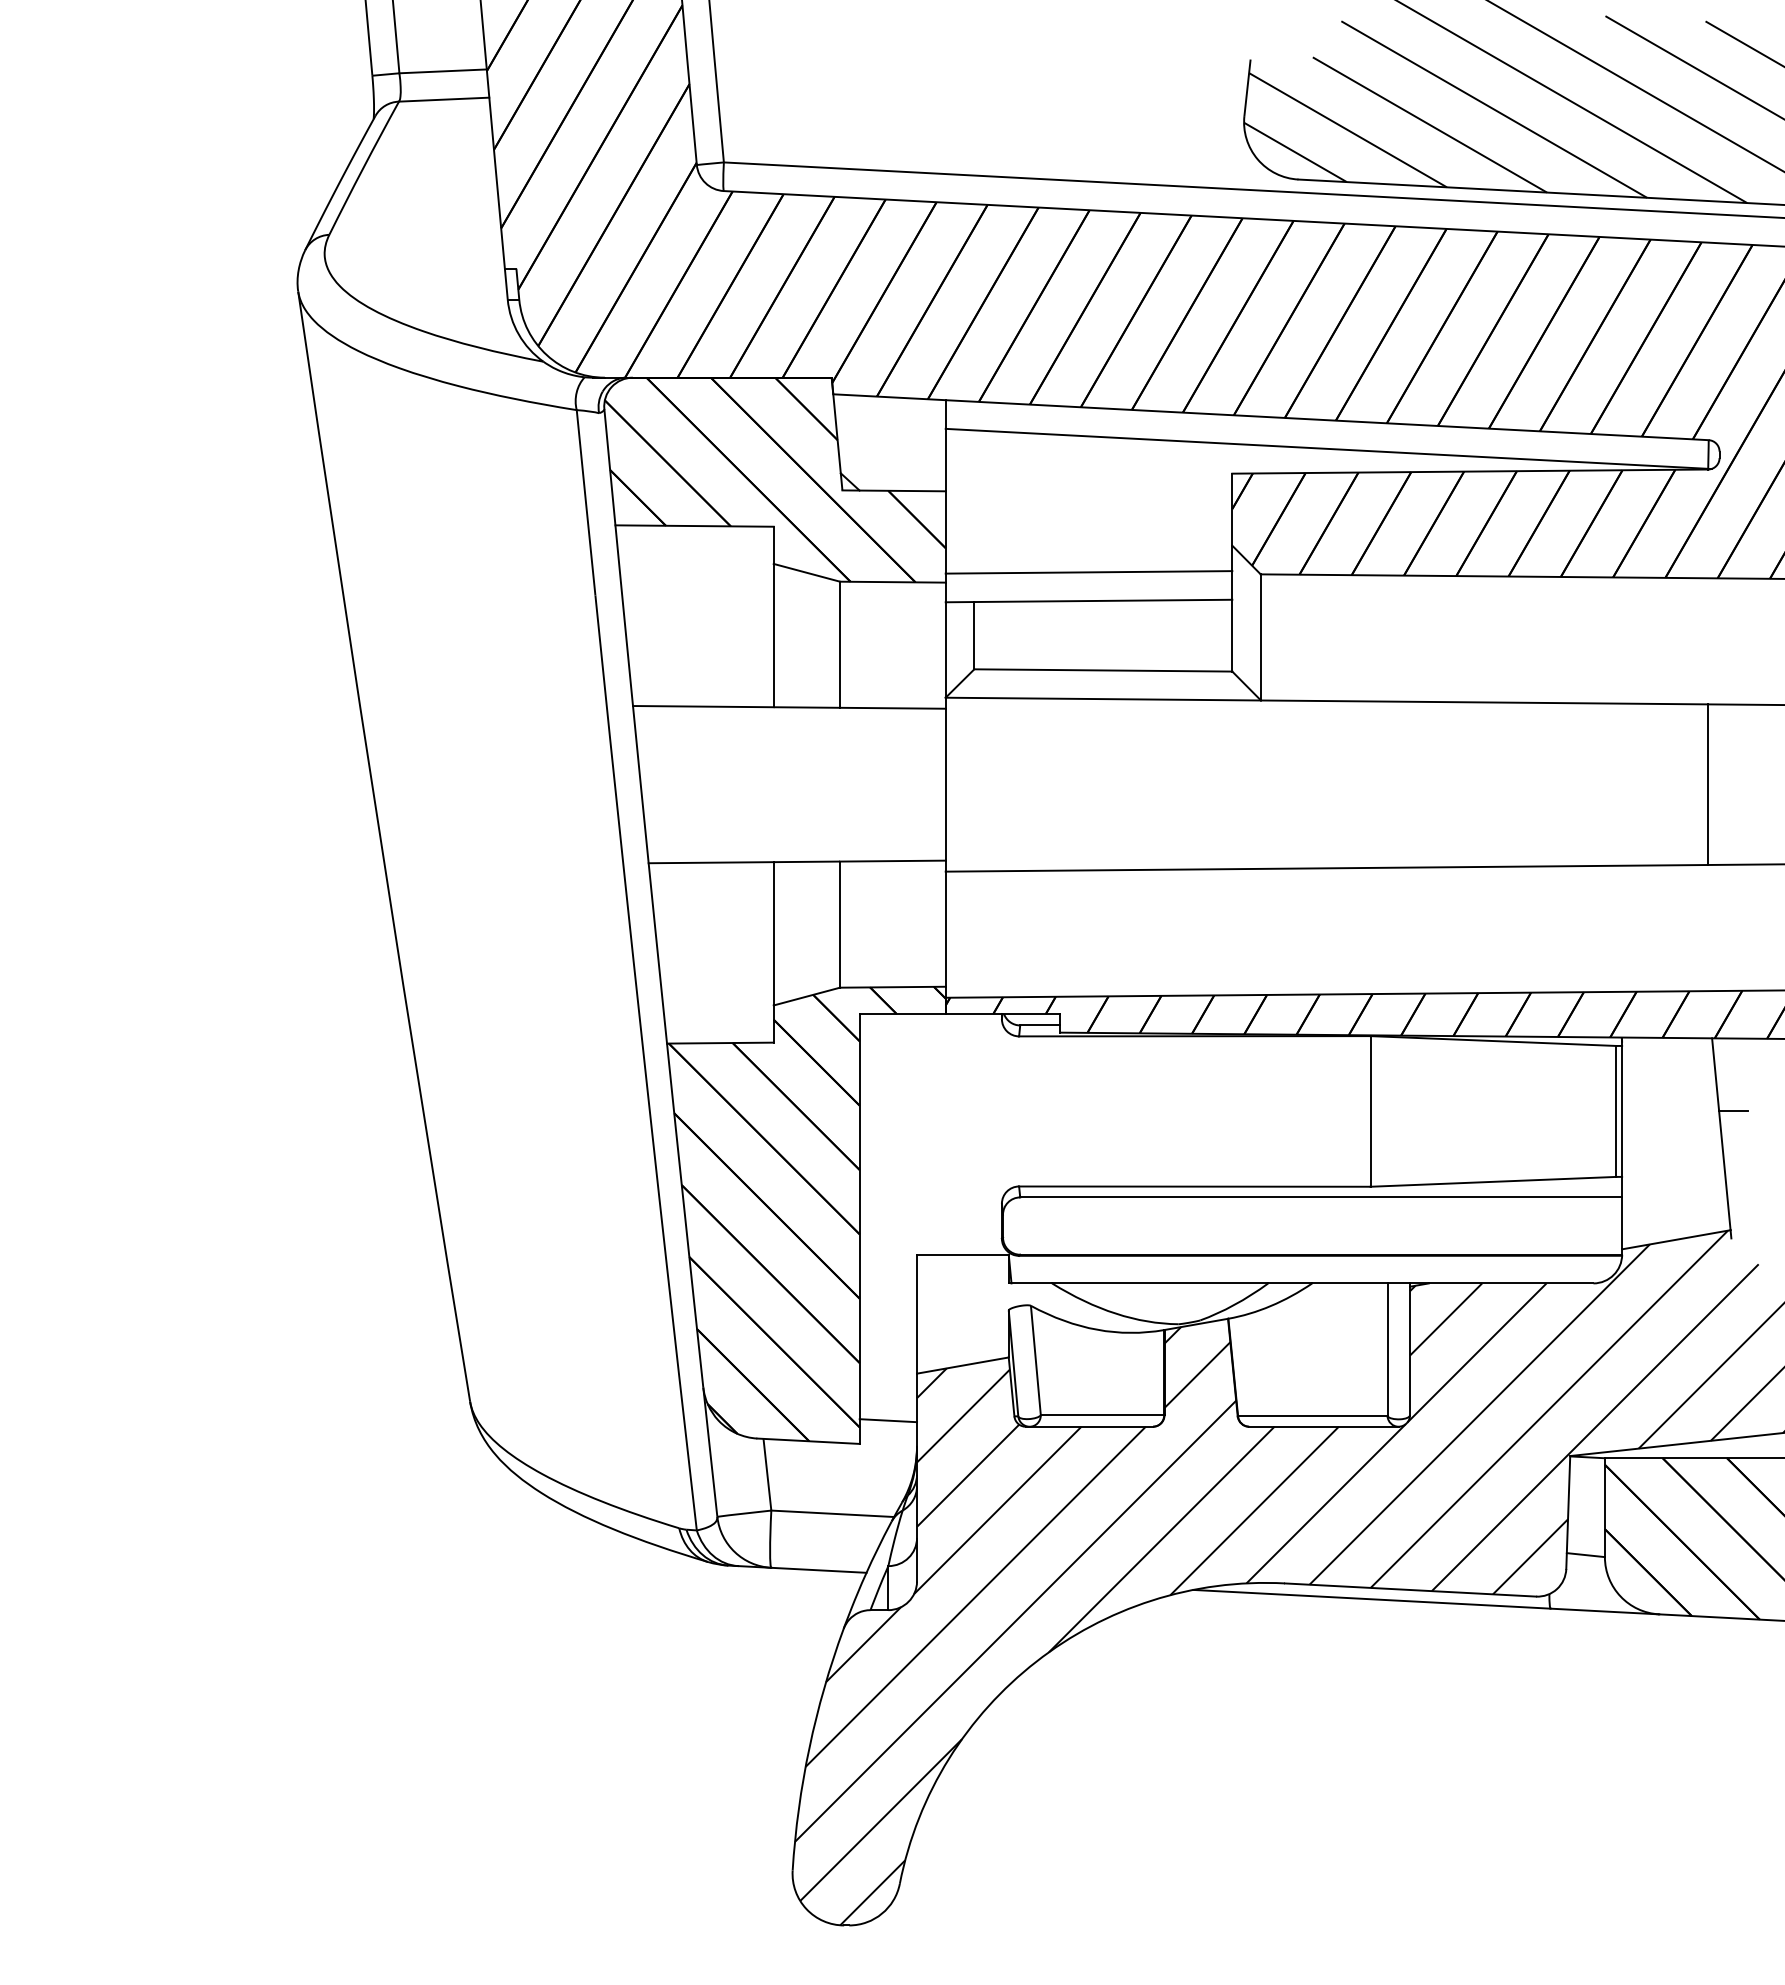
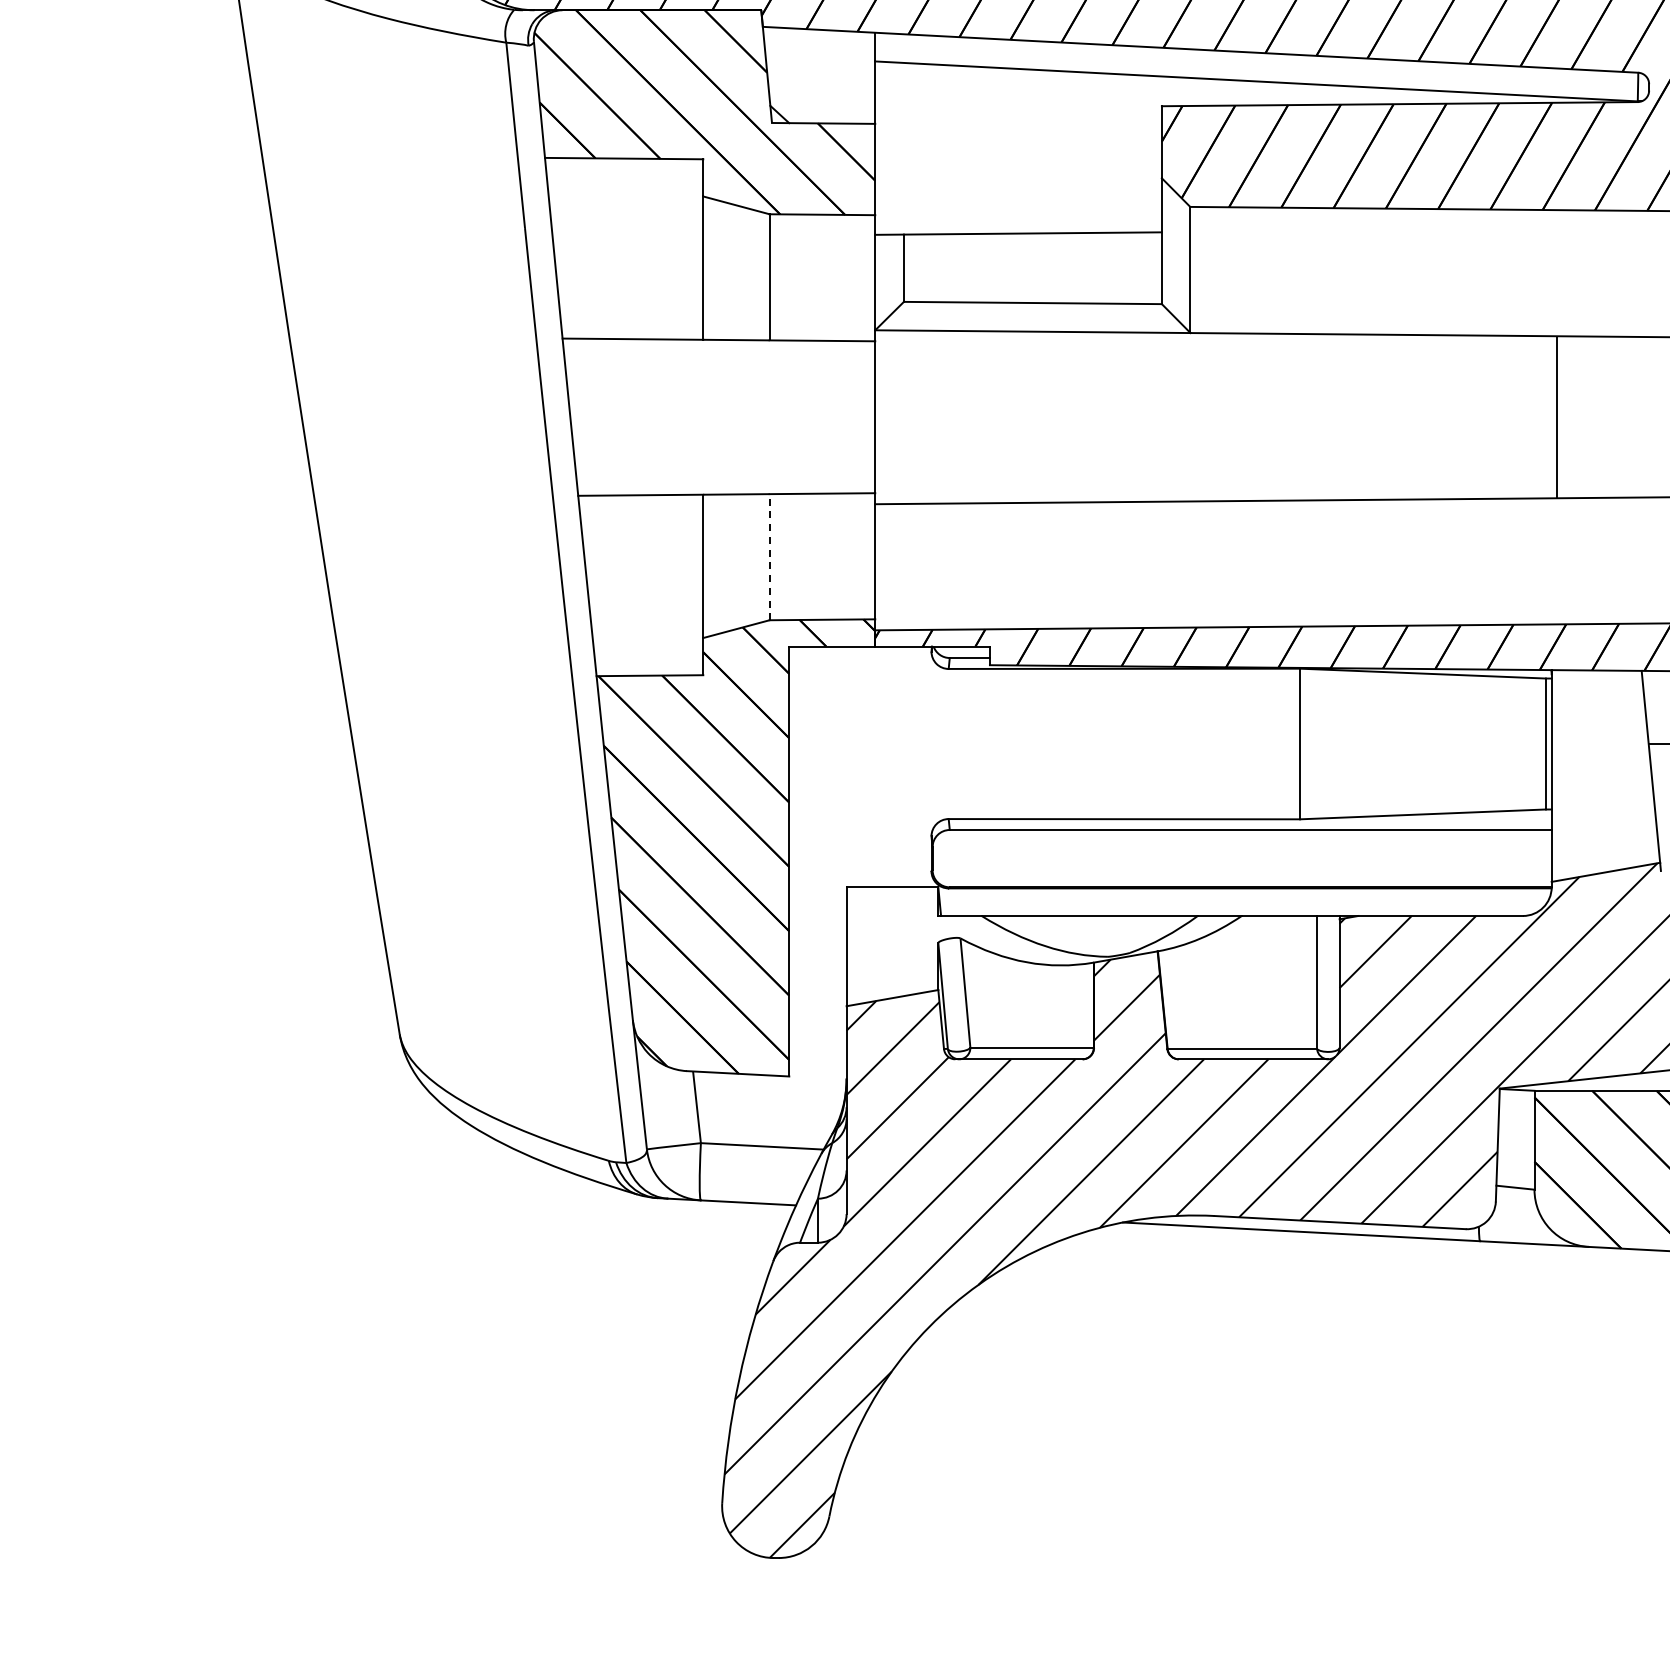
line: (1088, 572) -> (1018, 205), removed
line: (1708, 784) -> (1557, 417), moved
line: (840, 924) -> (770, 557), solid -> dashed
line: (888, 1420) -> (818, 1053), removed

